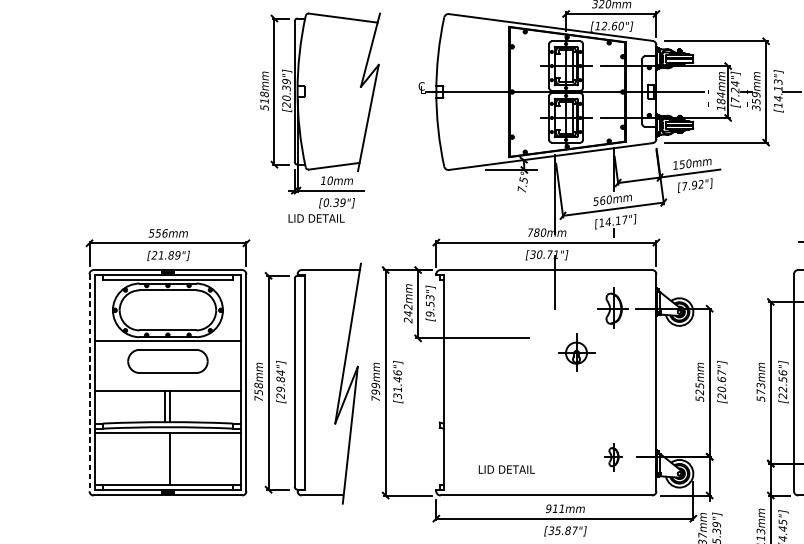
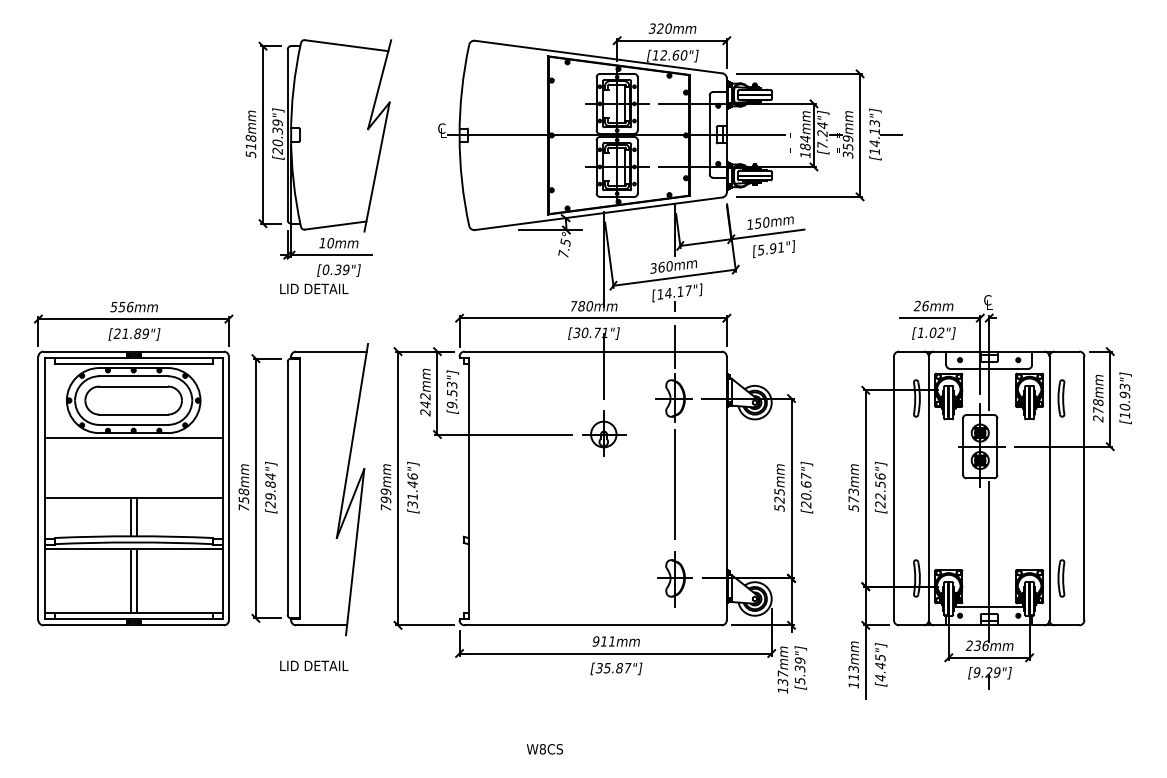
text: (692, 185) -> (770, 248), [7.92"] -> [5.91"]
text: (596, 200) -> (653, 267), 560mm -> 360mm
line: (613, 265) -> (674, 346), added
part: (577, 352) -> (604, 433), moved
part: (167, 361) -> (133, 400), moved
line: (613, 378) -> (674, 483), added
line: (89, 382) -> (38, 488), dashed -> solid
part: (613, 457) -> (674, 579), size x1.67
line: (165, 459) -> (130, 581), added
text: (507, 469) -> (314, 665), moved

